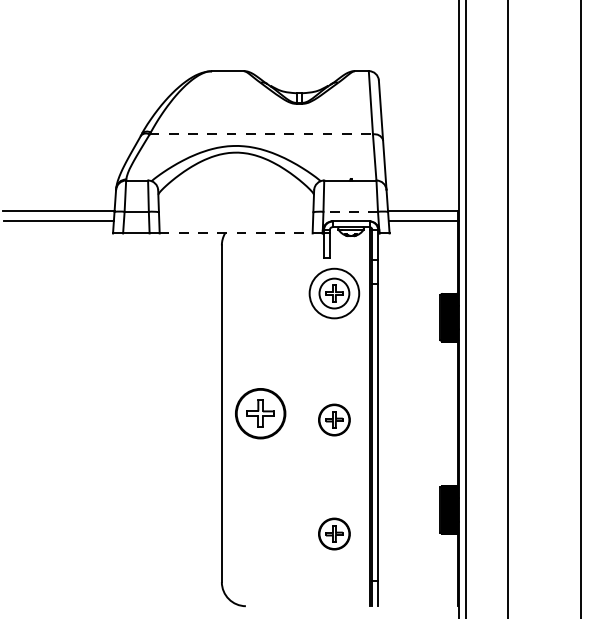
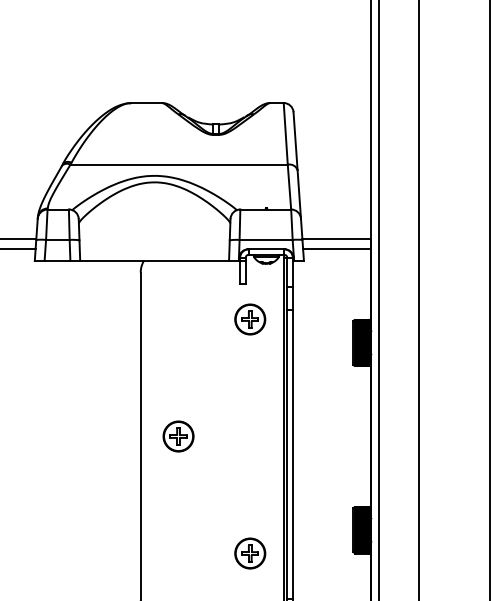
line: (261, 134) -> (179, 164), dashed -> solid
line: (350, 211) -> (265, 239), dashed -> solid
line: (236, 233) -> (154, 261), dashed -> solid
circle: (333, 293) -> (249, 319), size x0.62
part: (260, 413) -> (178, 436), size x0.62
part: (334, 419) -> (250, 442), removed

